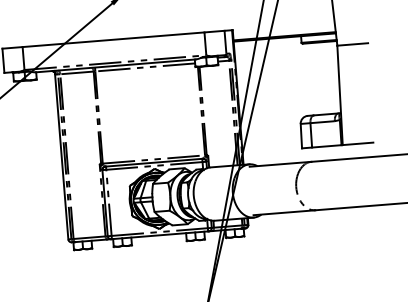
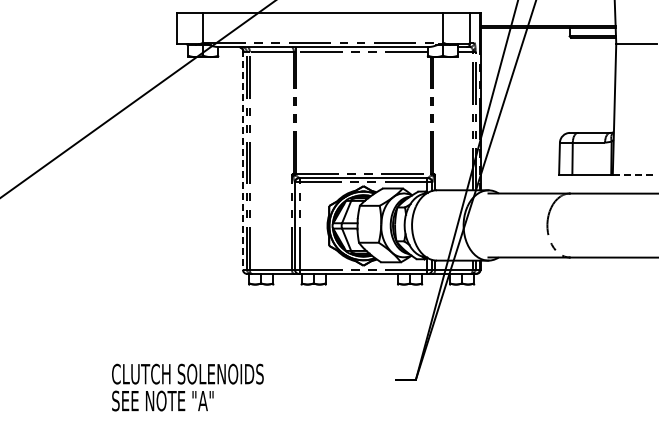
line: (357, 143) -> (632, 174), solid -> dashed
line: (61, 156) -> (242, 159), solid -> dashed

